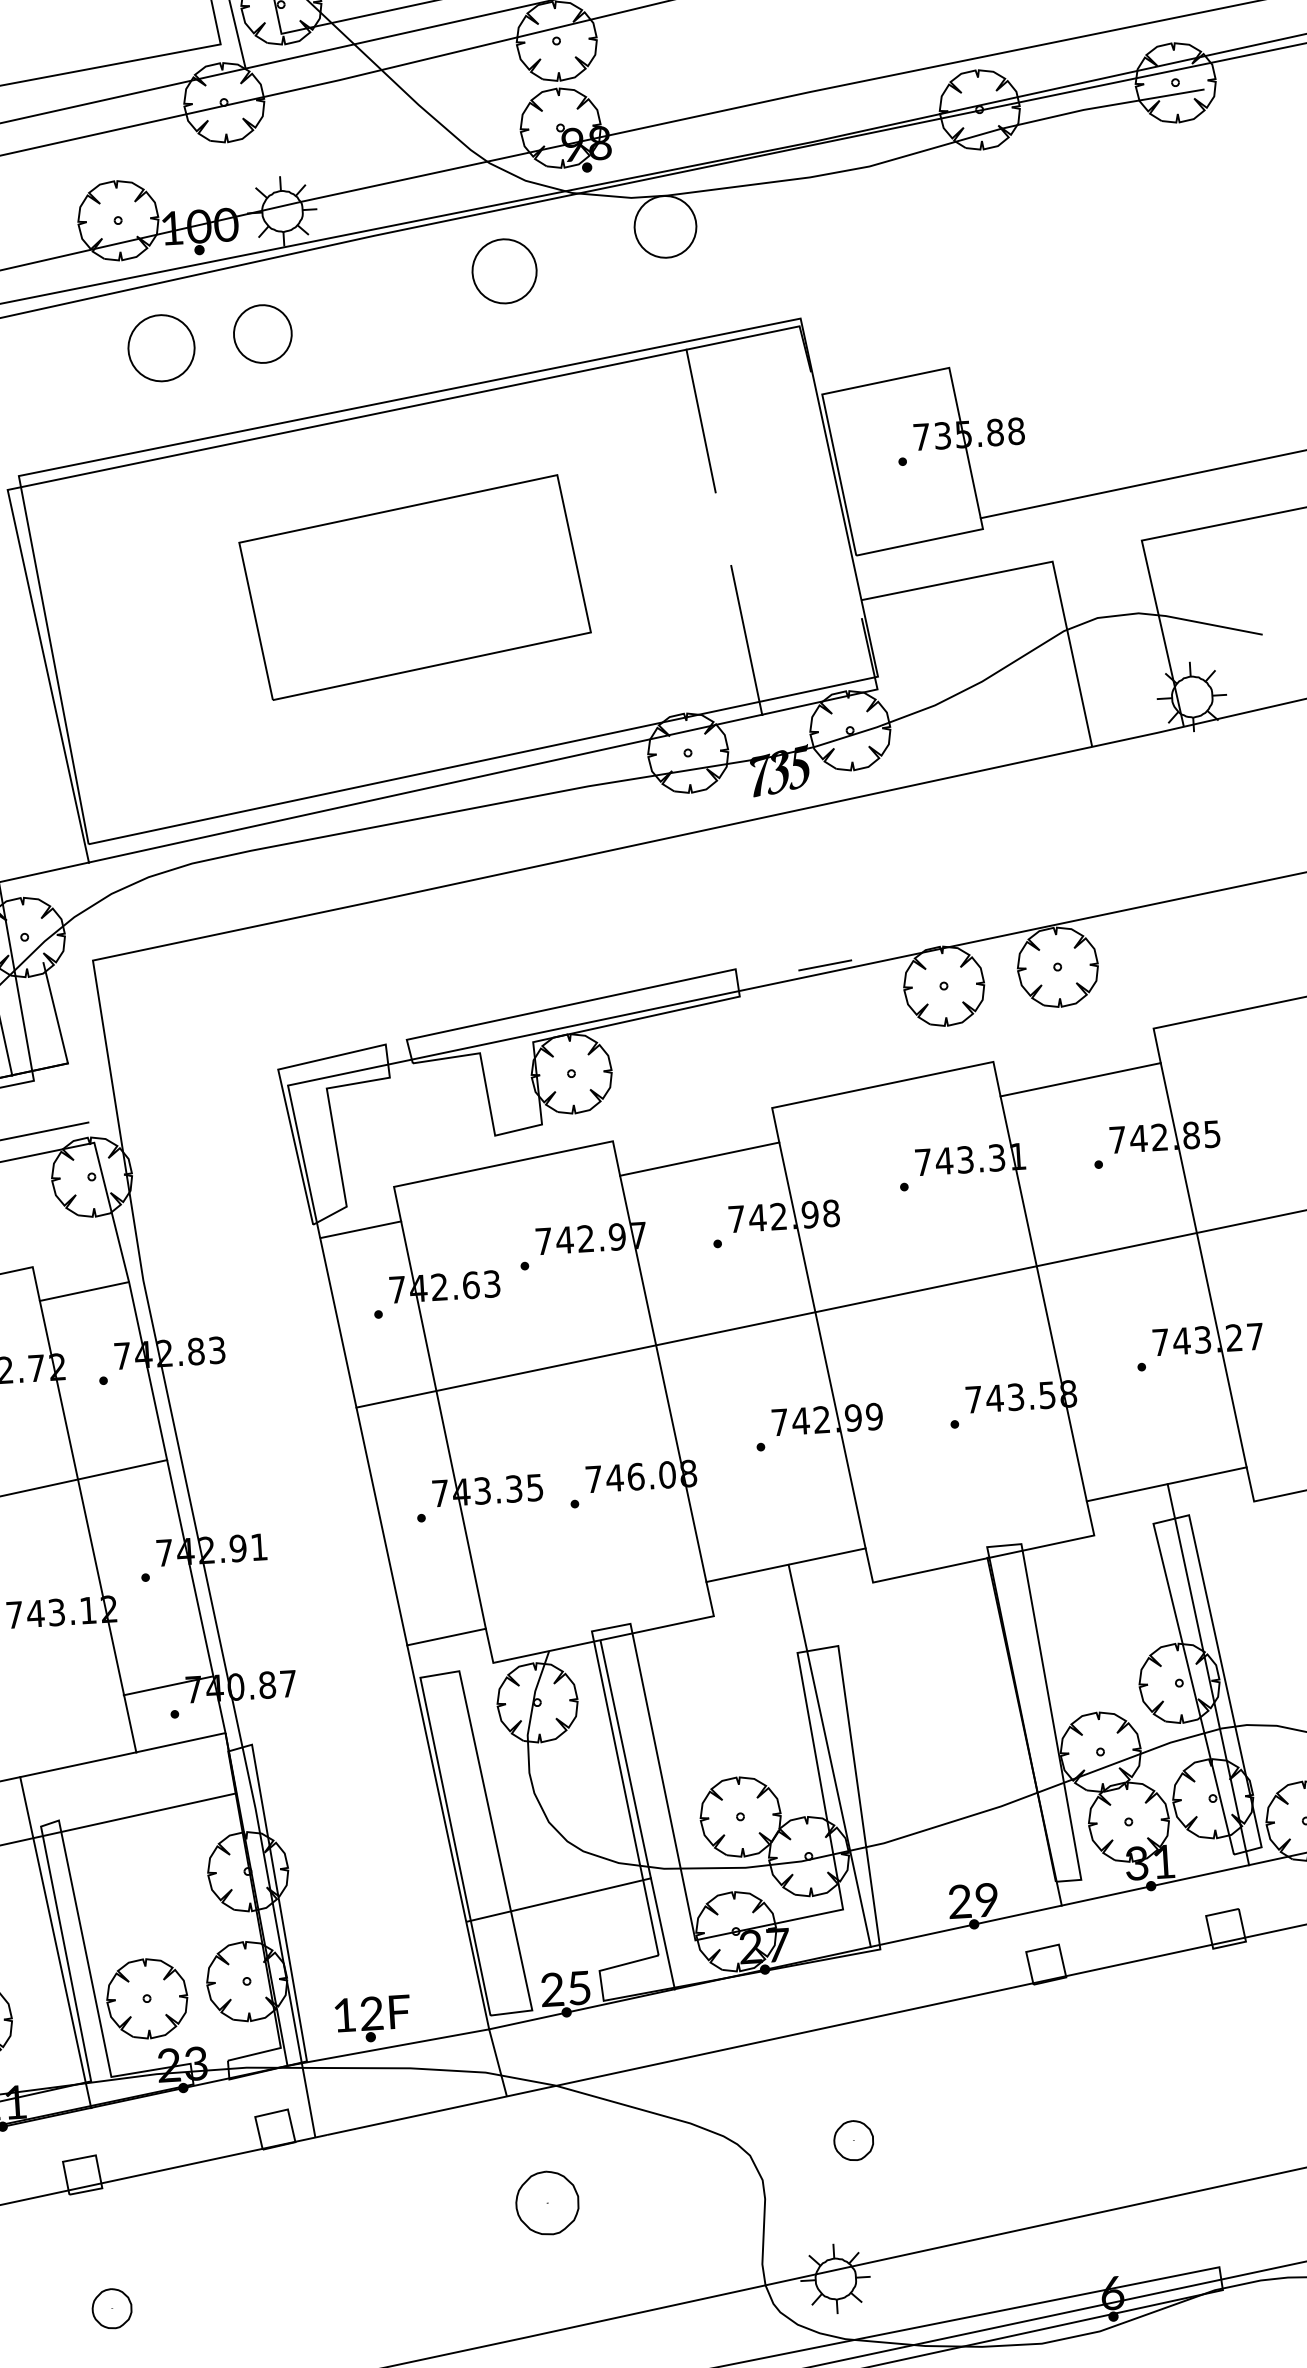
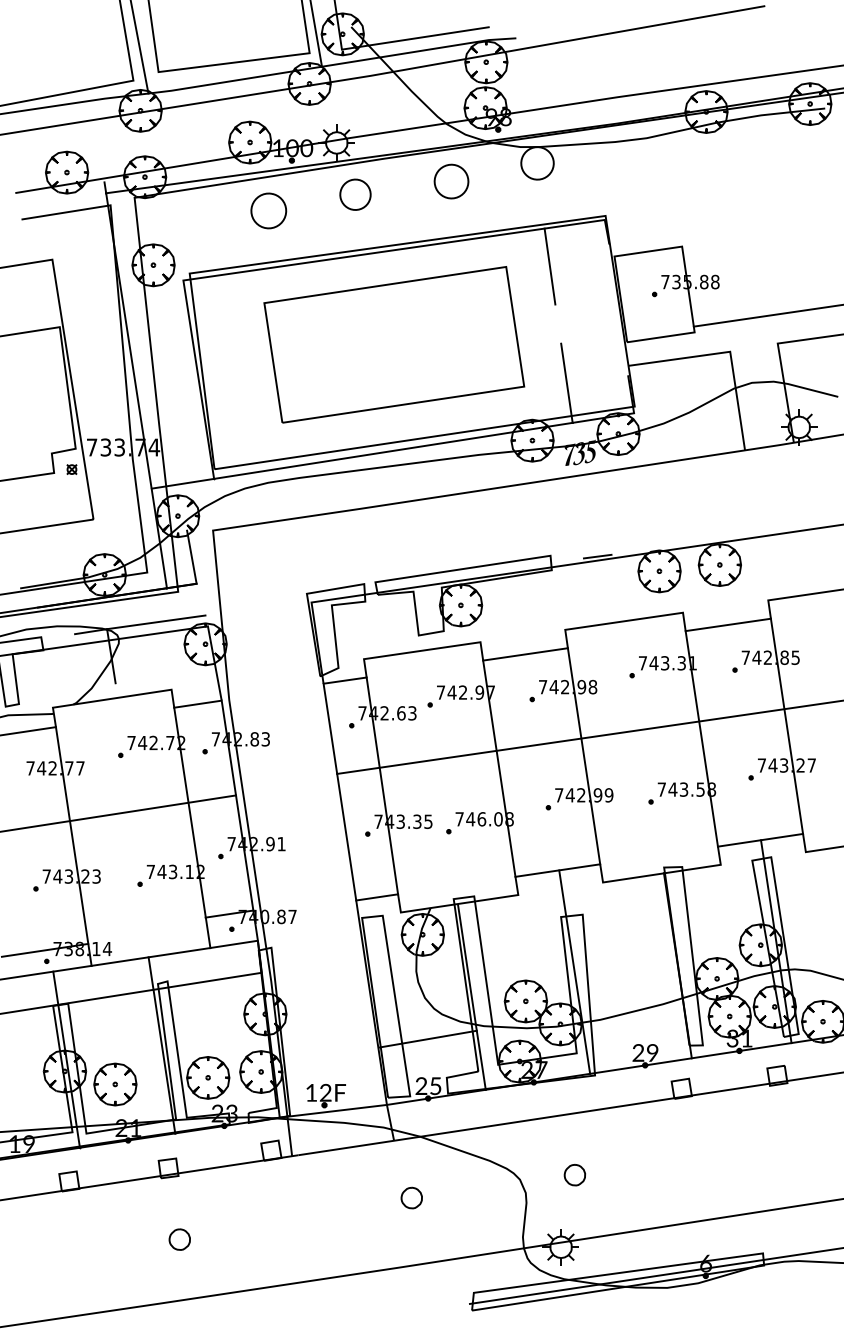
part: (262, 333) -> (355, 194), moved
part: (415, 586) -> (394, 344), size x1.43
part: (546, 2202) -> (411, 1197), size x0.62

